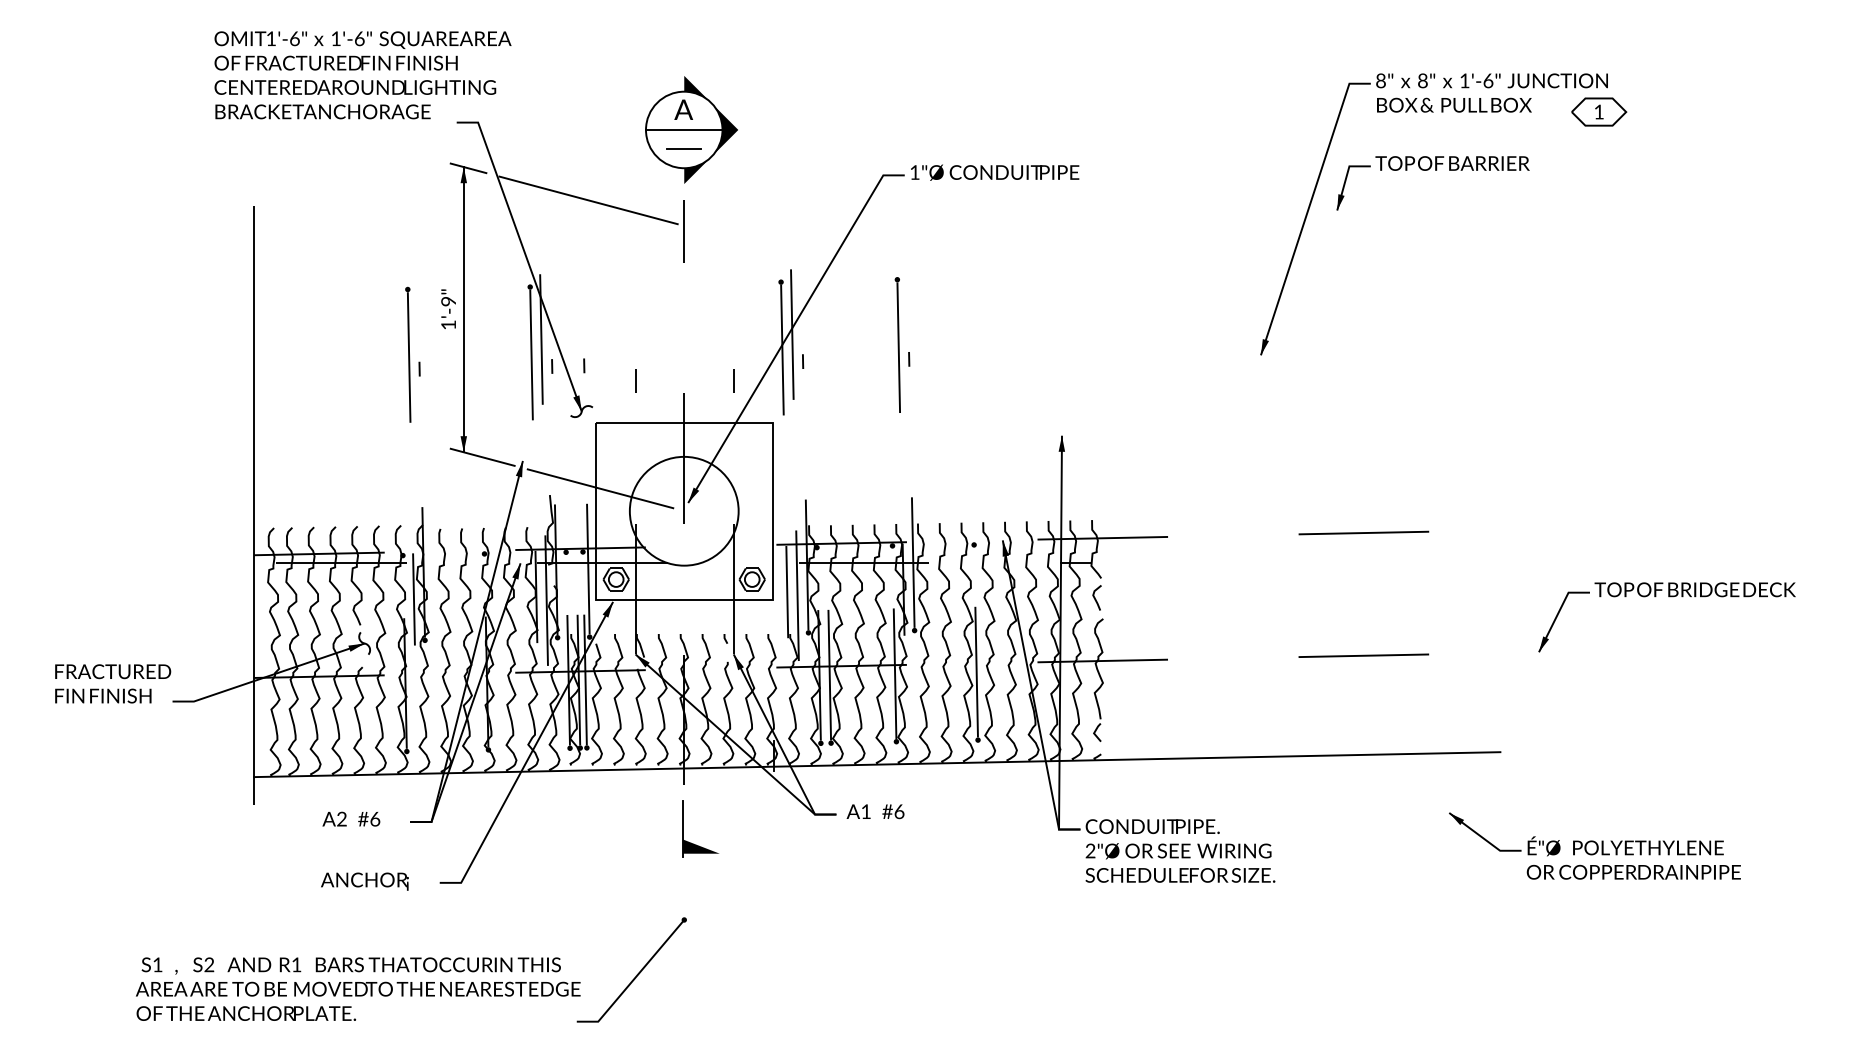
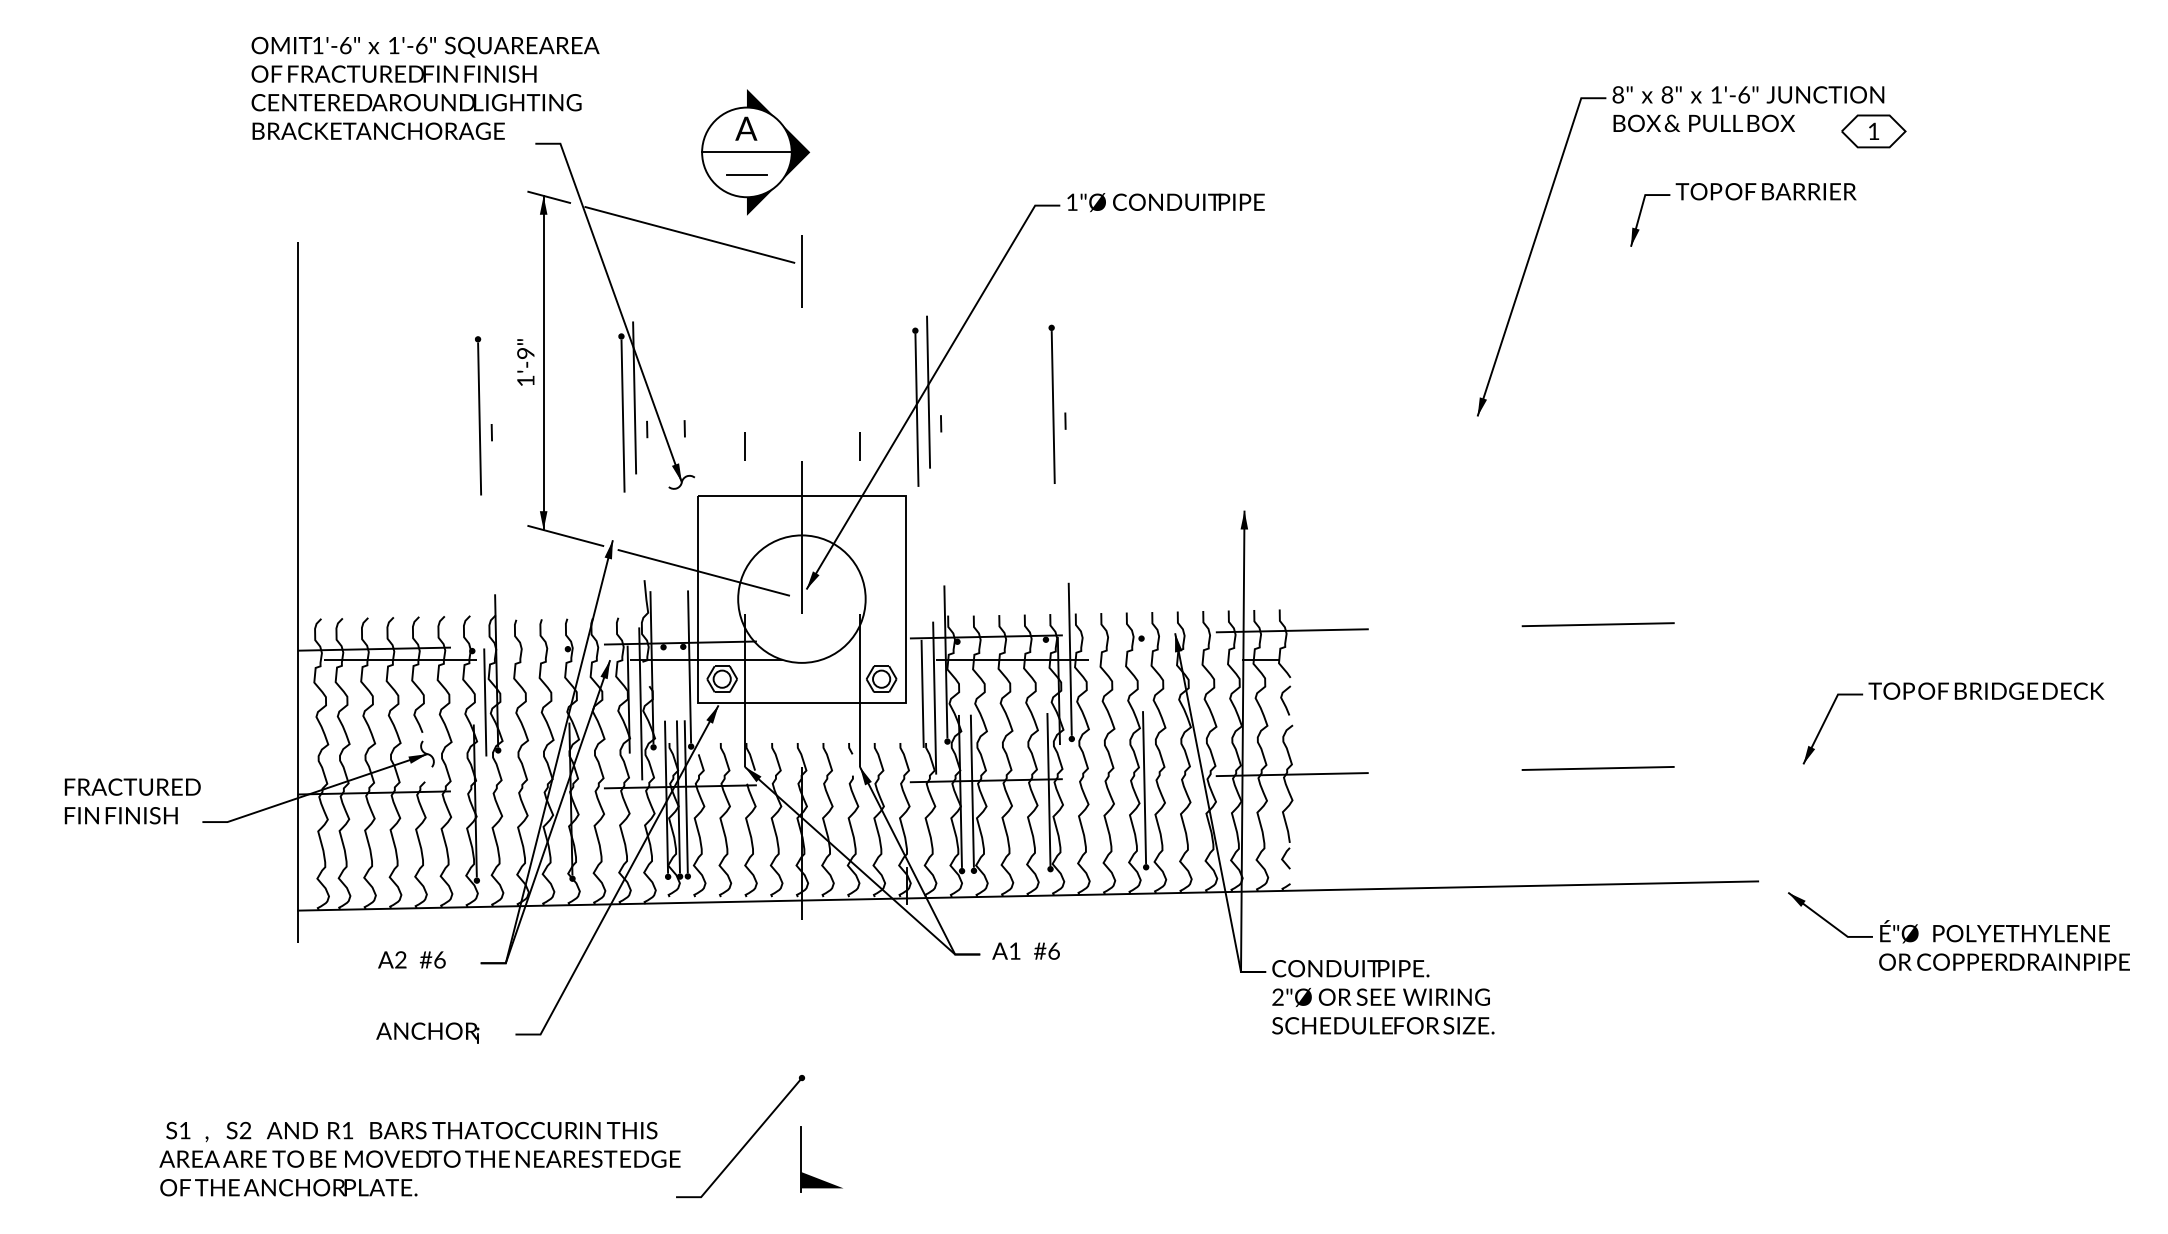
part: (691, 130) -> (755, 152), moved
part: (1435, 171) -> (1746, 200), moved
part: (694, 843) -> (813, 1176), moved
part: (1594, 846) -> (1958, 931), moved

